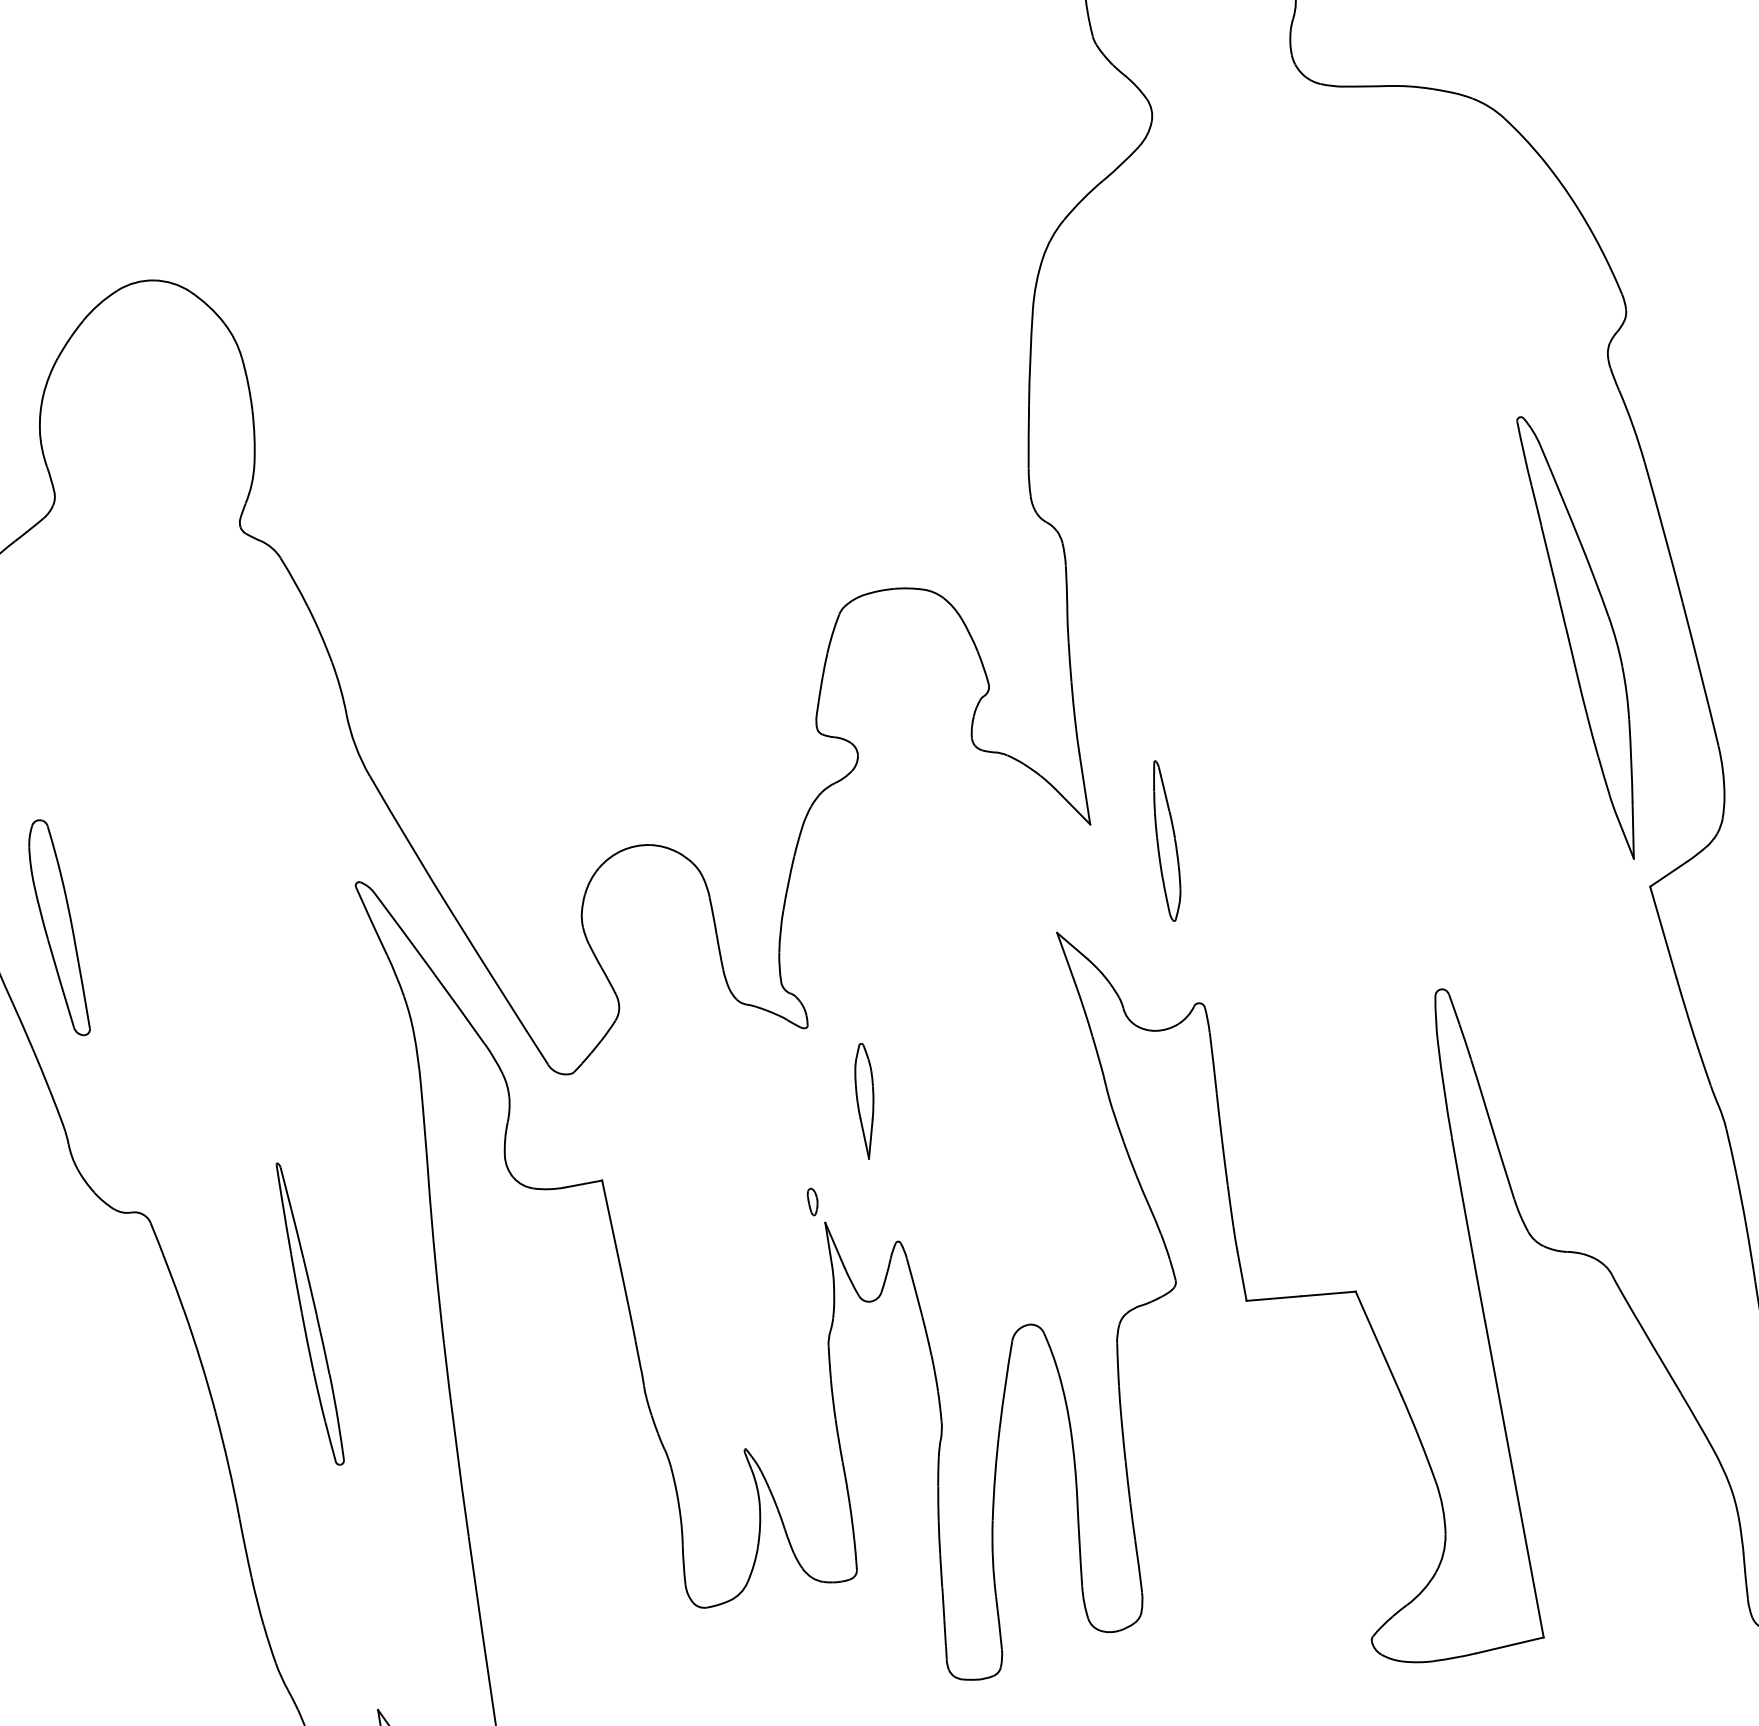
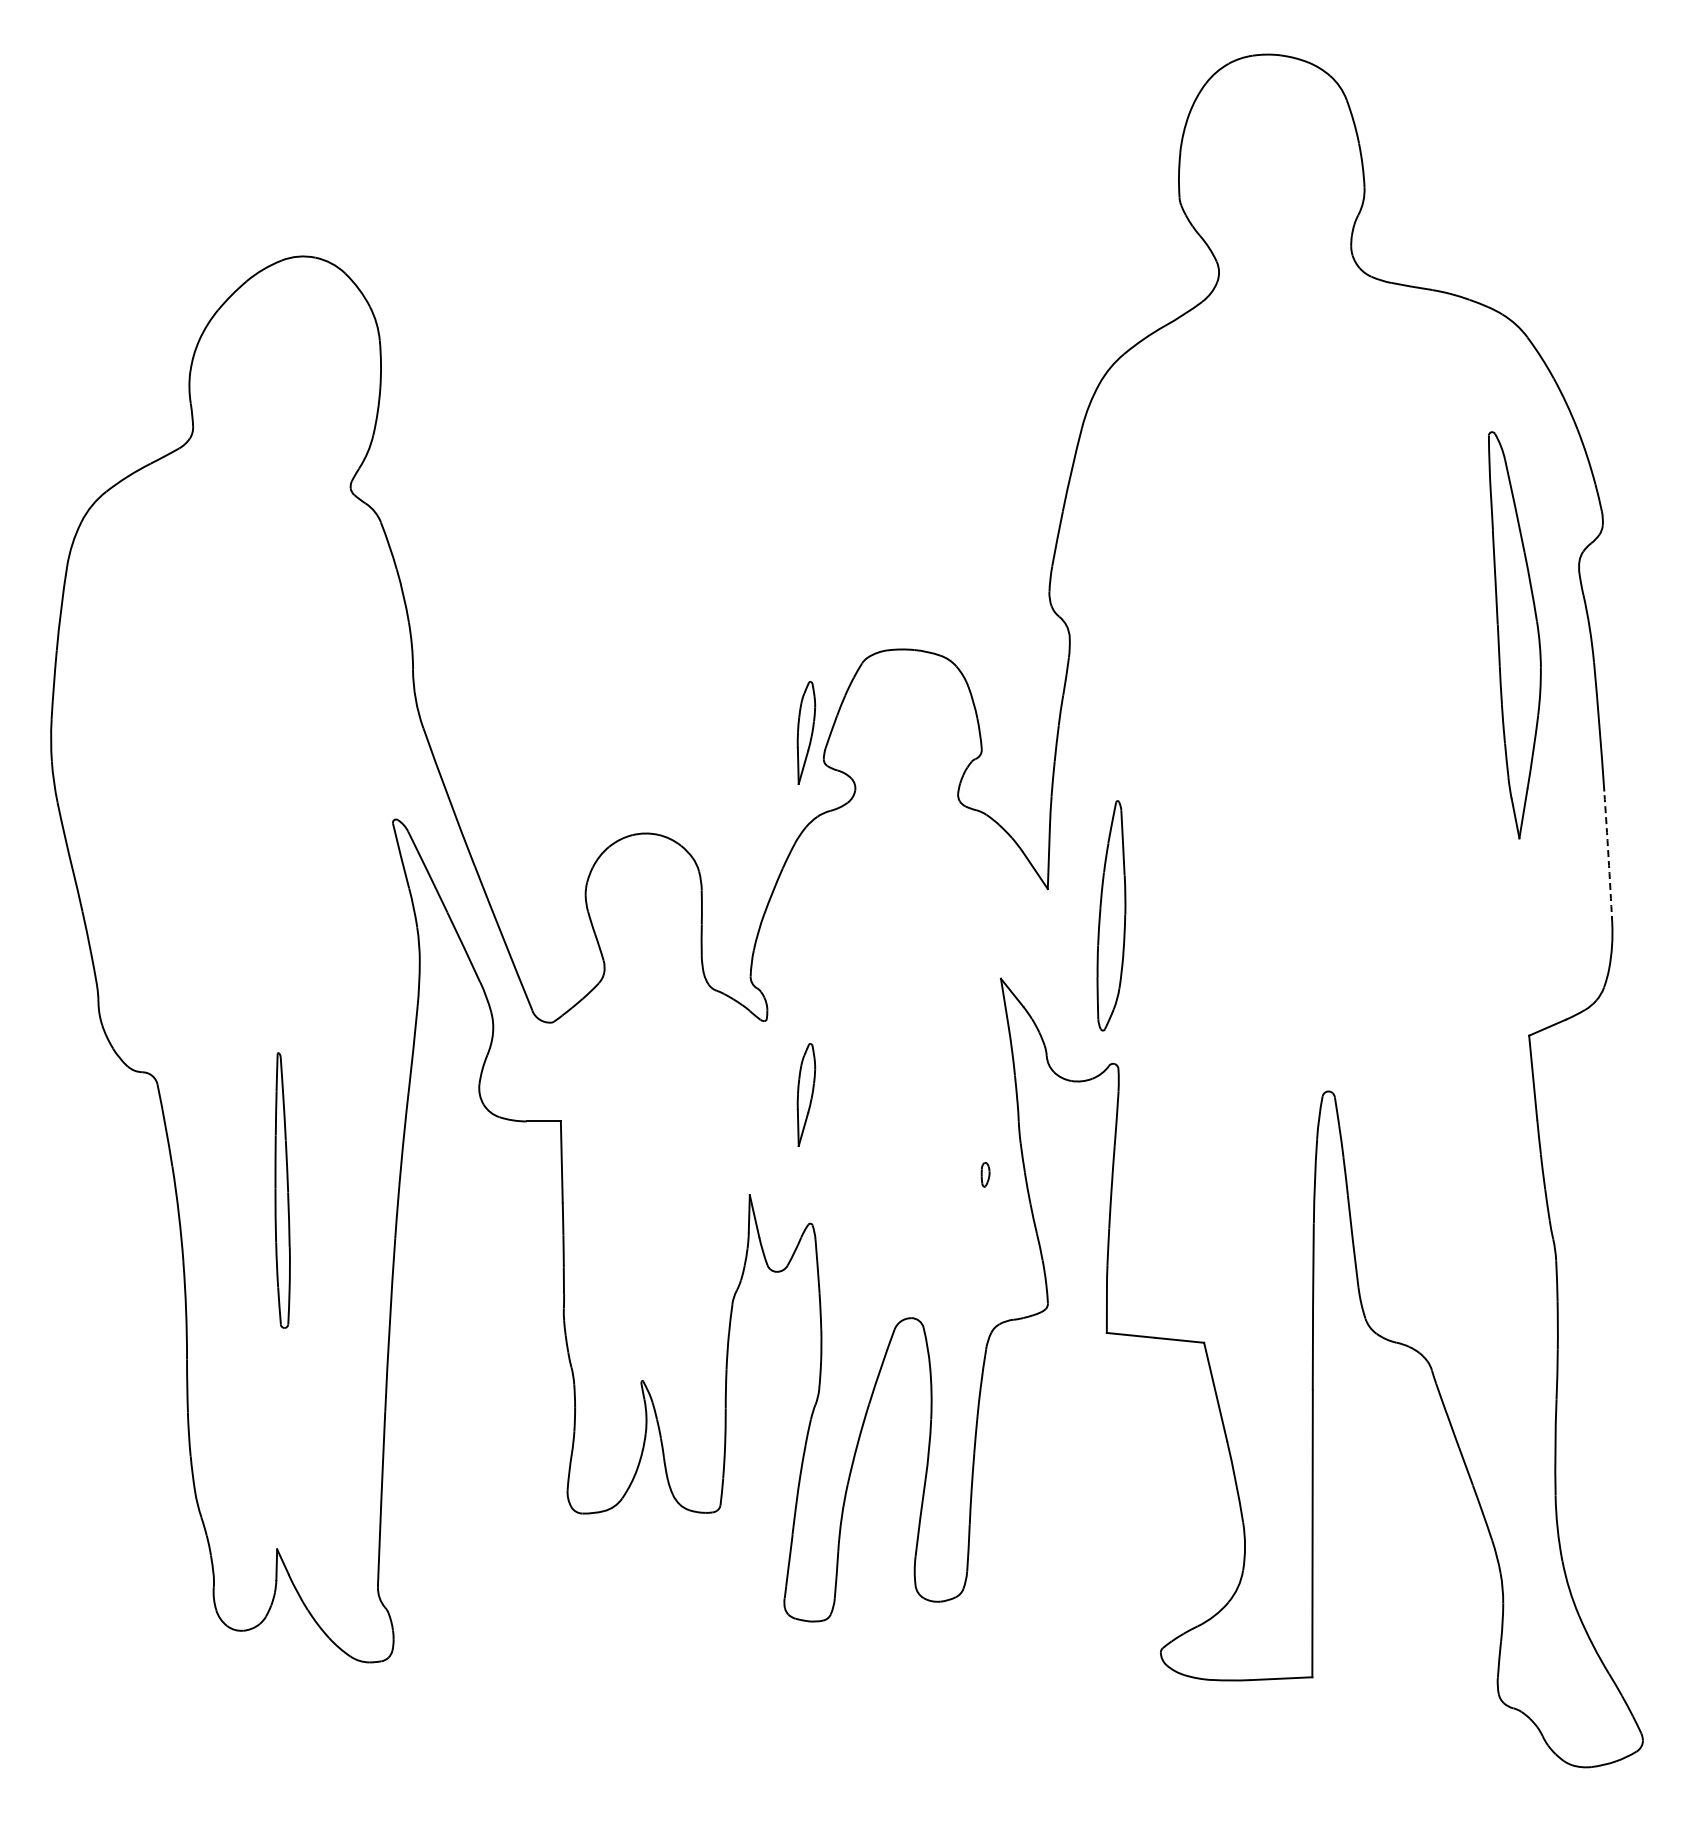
part: (1586, 636) -> (1514, 635), moved
arc: (1700, 674) -> (1608, 857), solid -> dashed
part: (792, 701) -> (806, 732), added
part: (1164, 840) -> (1110, 915), size x1.6
part: (56, 928) -> (123, 810), removed
part: (812, 1201) -> (985, 1174), moved

